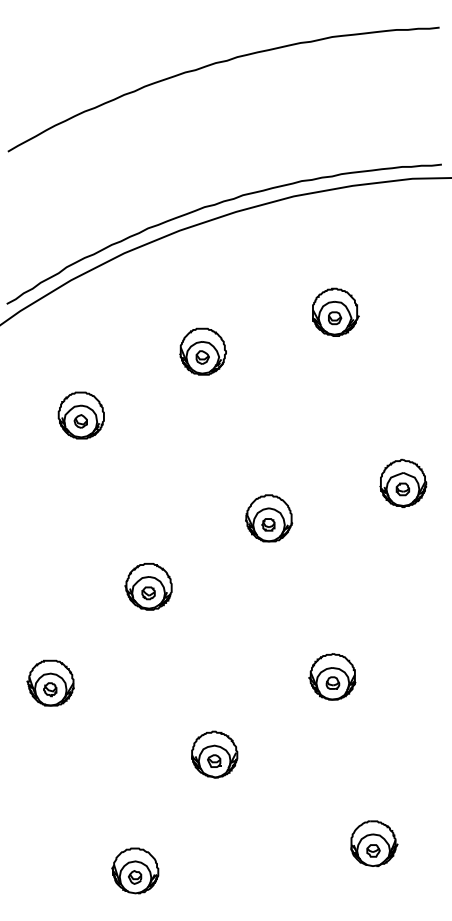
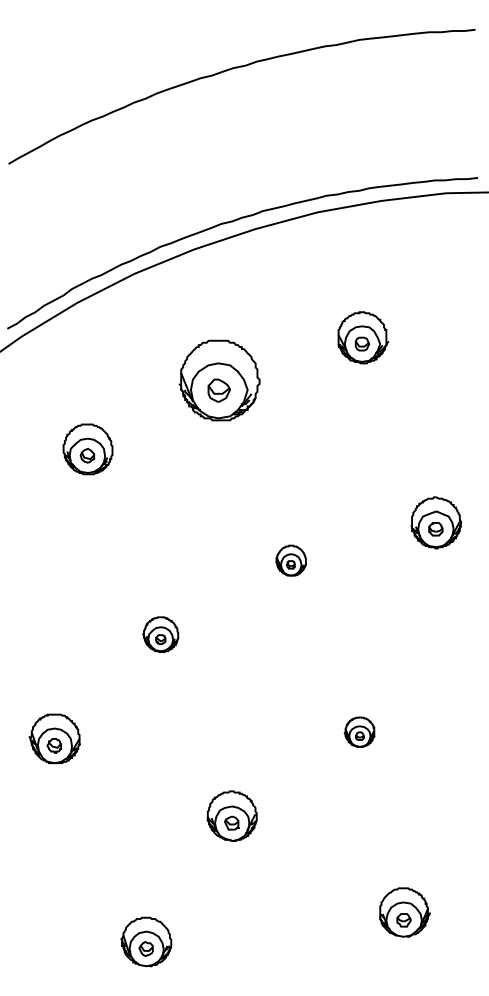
part: (202, 351) -> (219, 380), size x1.6
part: (269, 518) -> (291, 560), size x0.6
part: (148, 586) -> (160, 634), size x0.7
part: (332, 676) -> (359, 731), size x0.6

